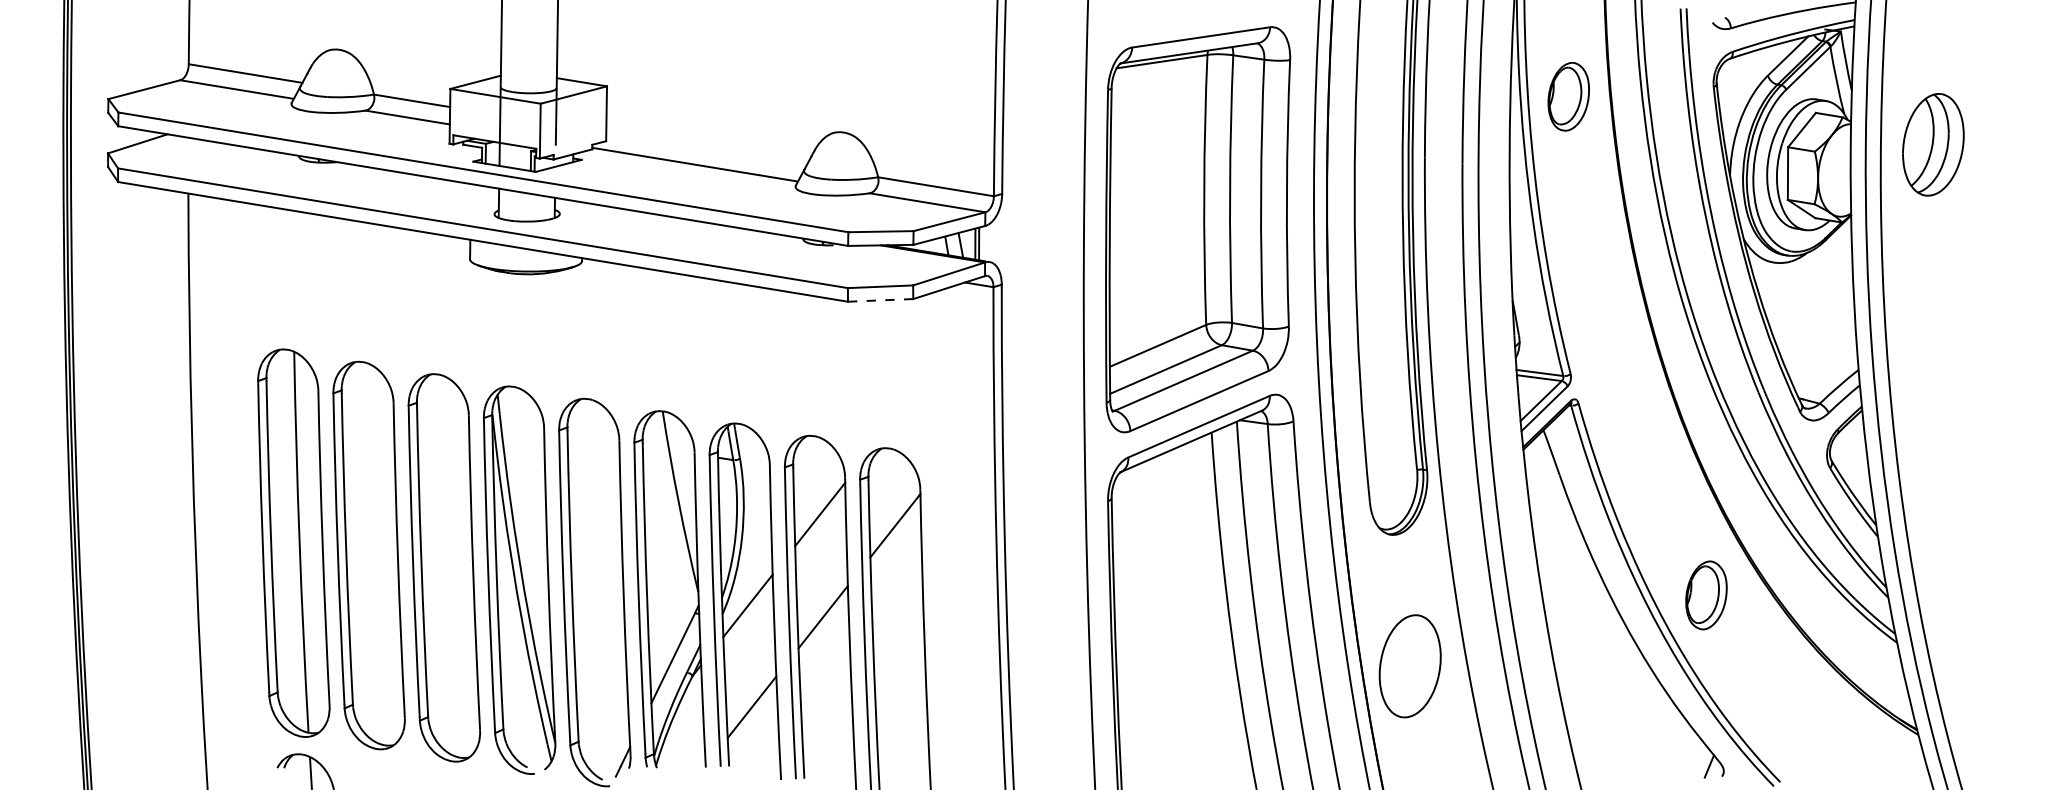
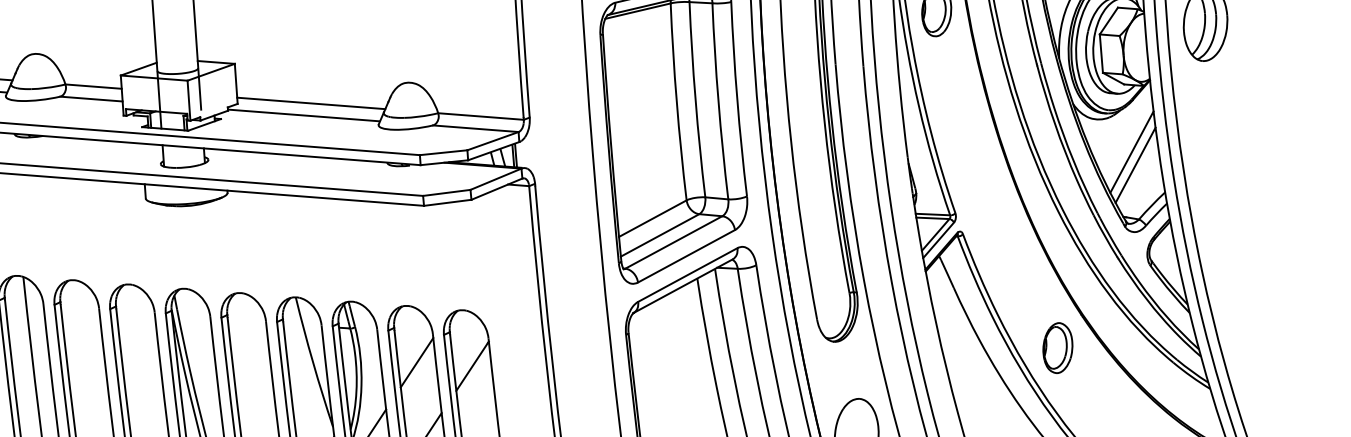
line: (706, 148) -> (311, 102), added
line: (880, 300) -> (447, 202), dashed -> solid
line: (1818, 310) -> (1132, 151), added
line: (1821, 329) -> (1135, 165), added
part: (1706, 595) -> (1057, 348), moved

